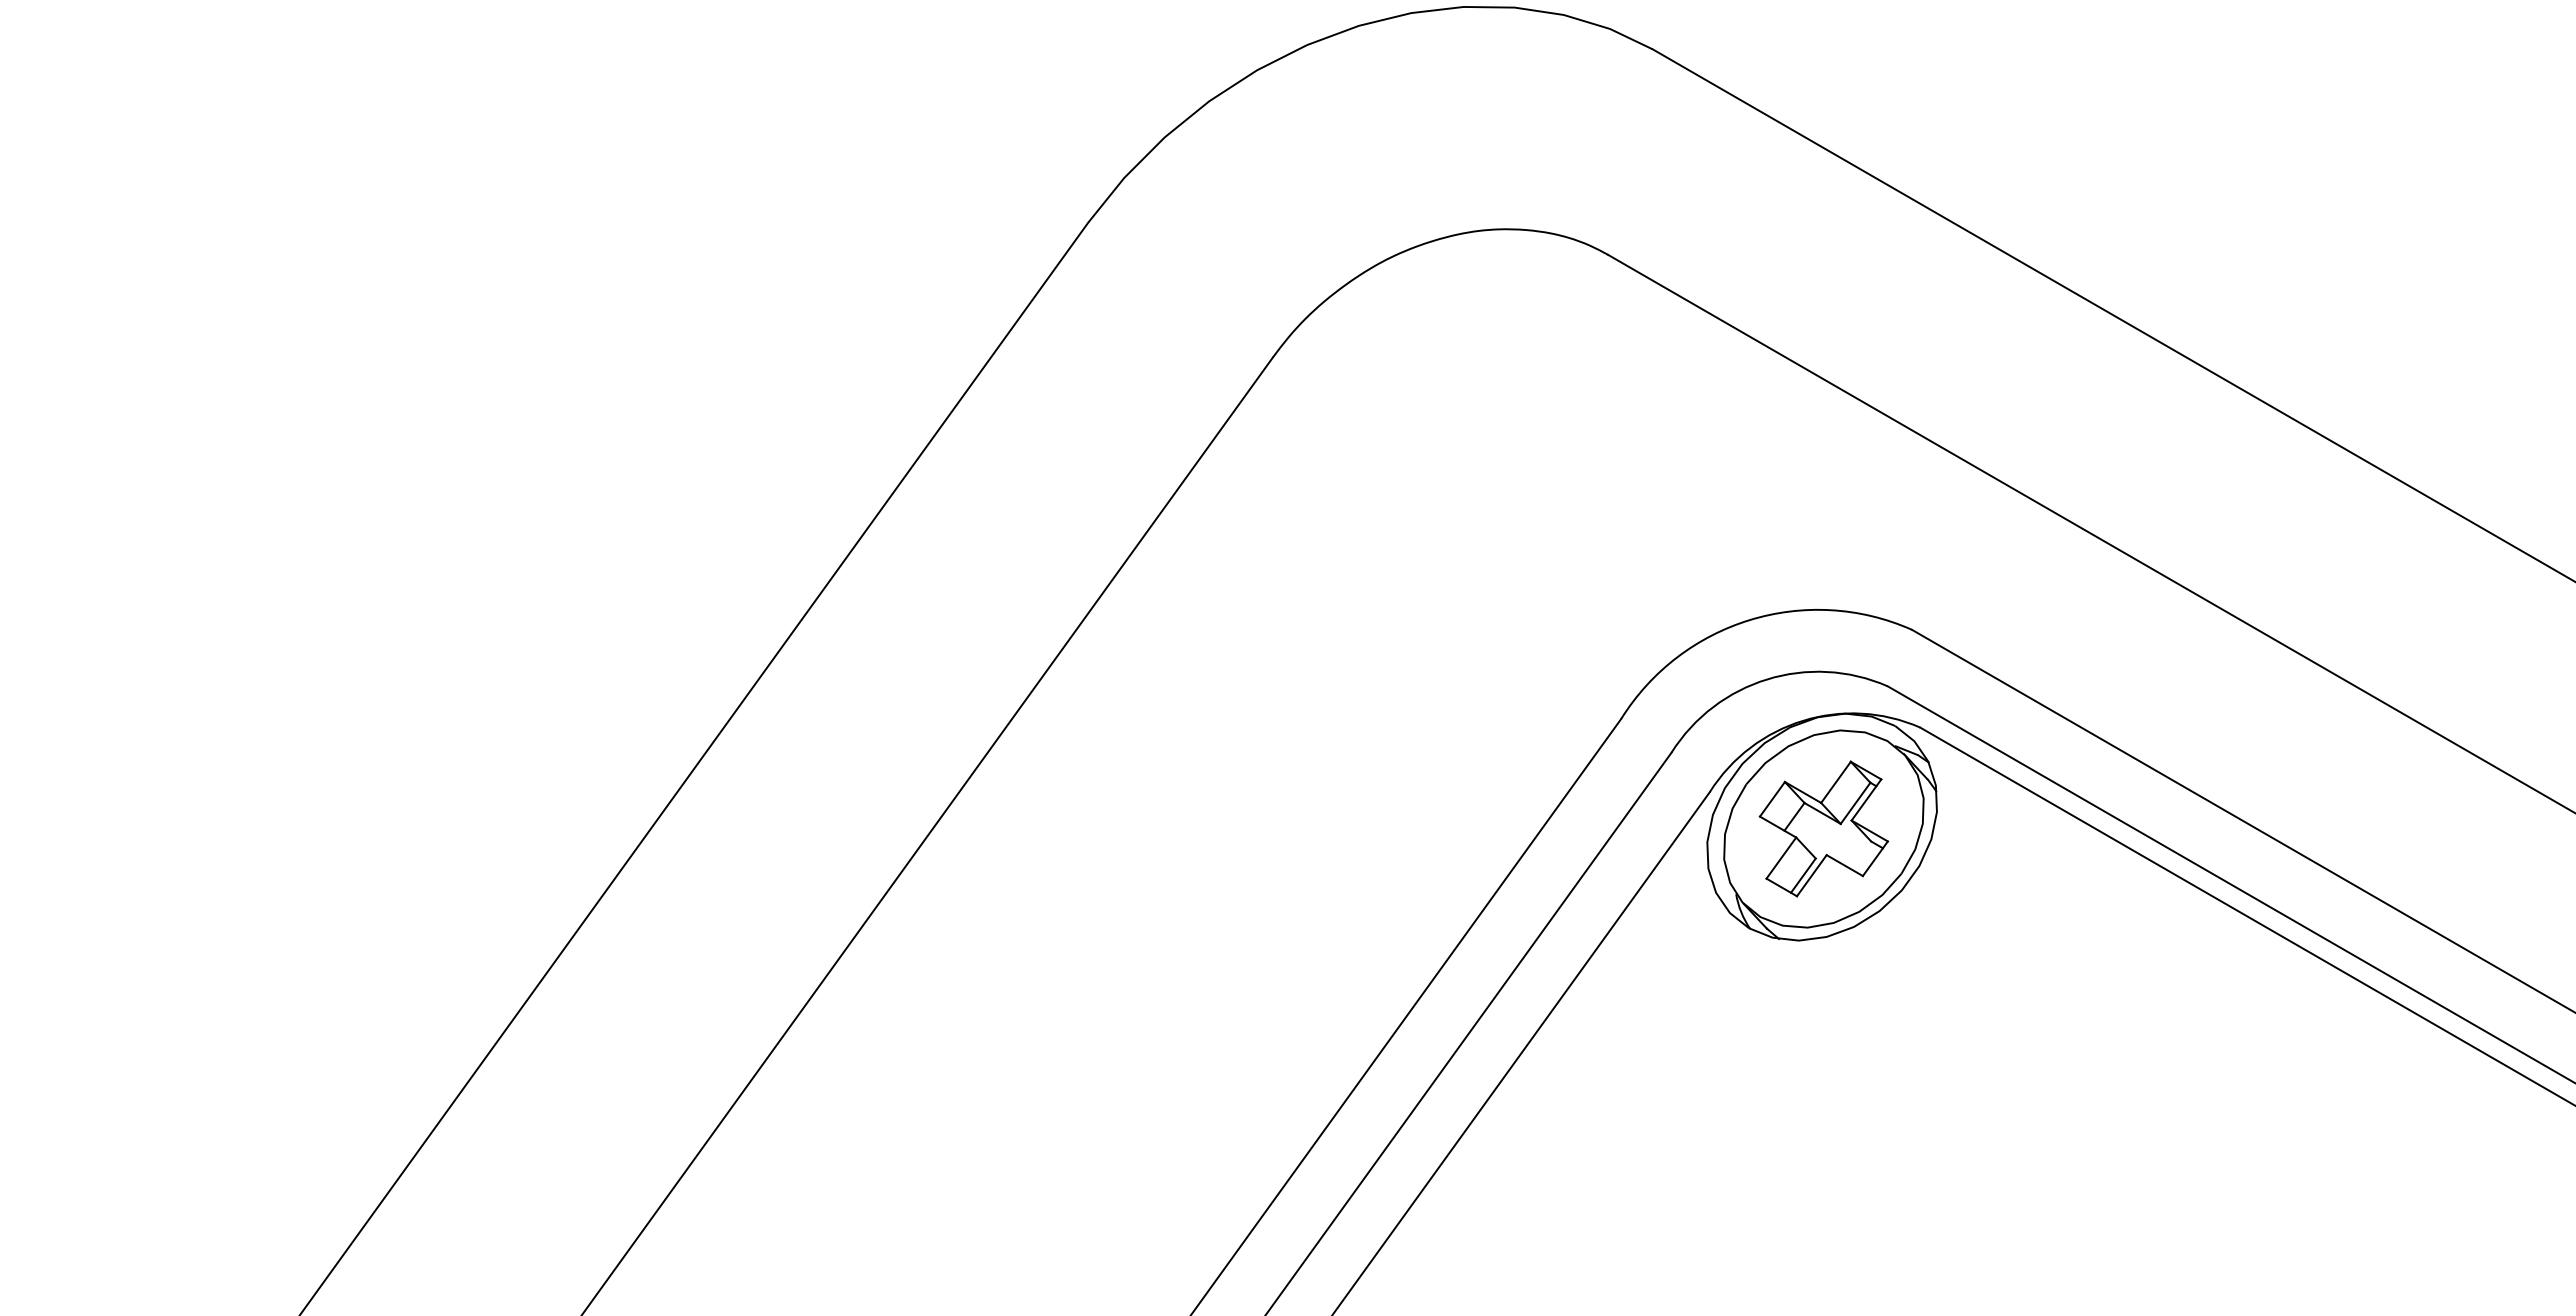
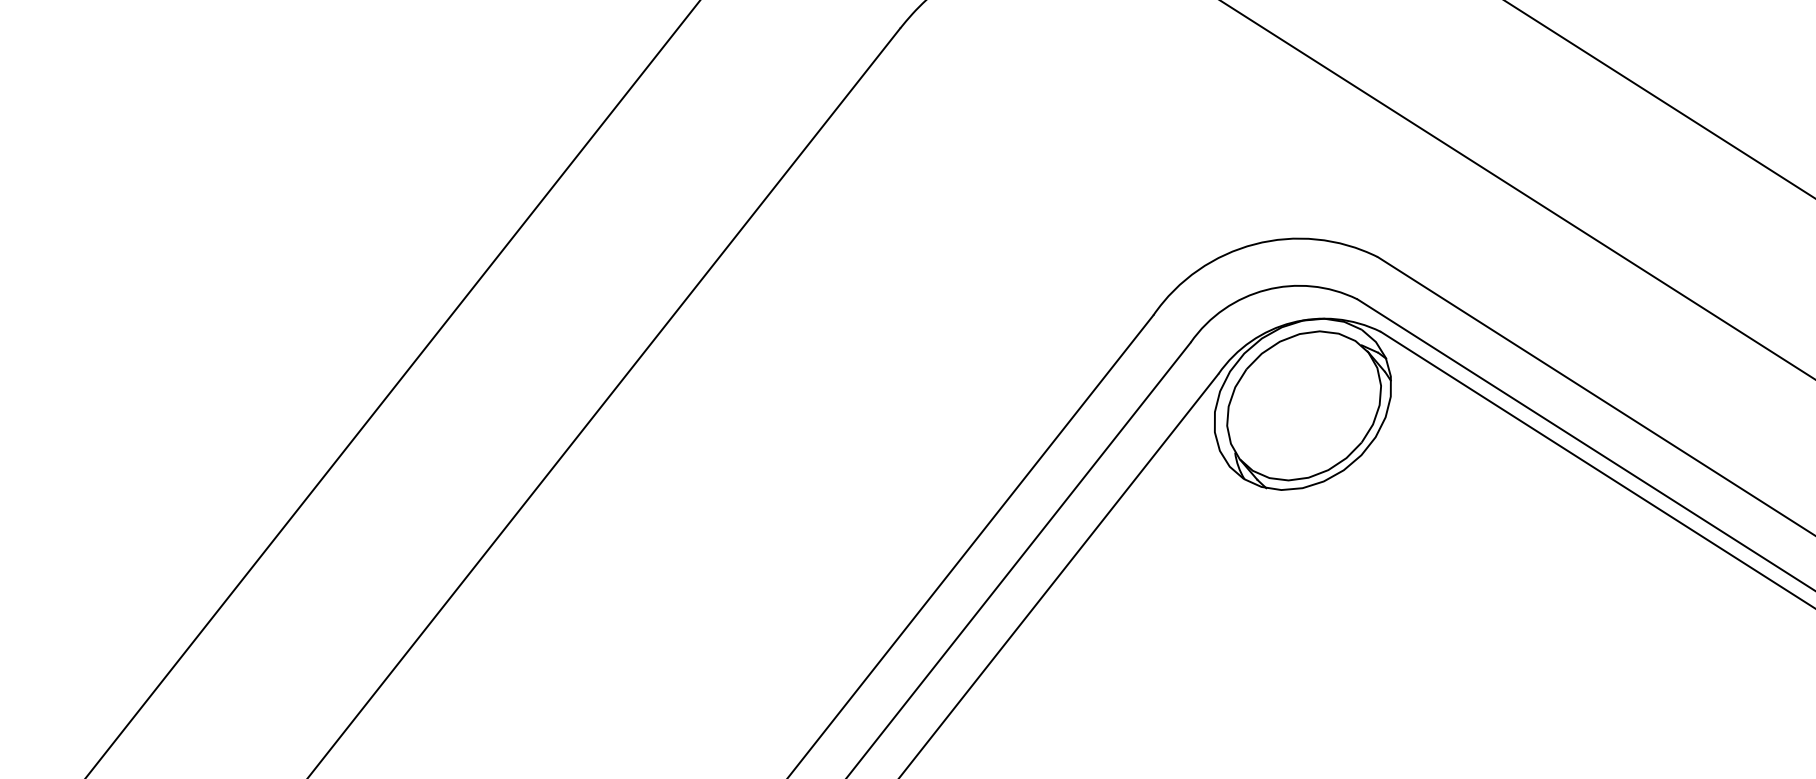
part: (1823, 828) -> (1303, 405), removed

